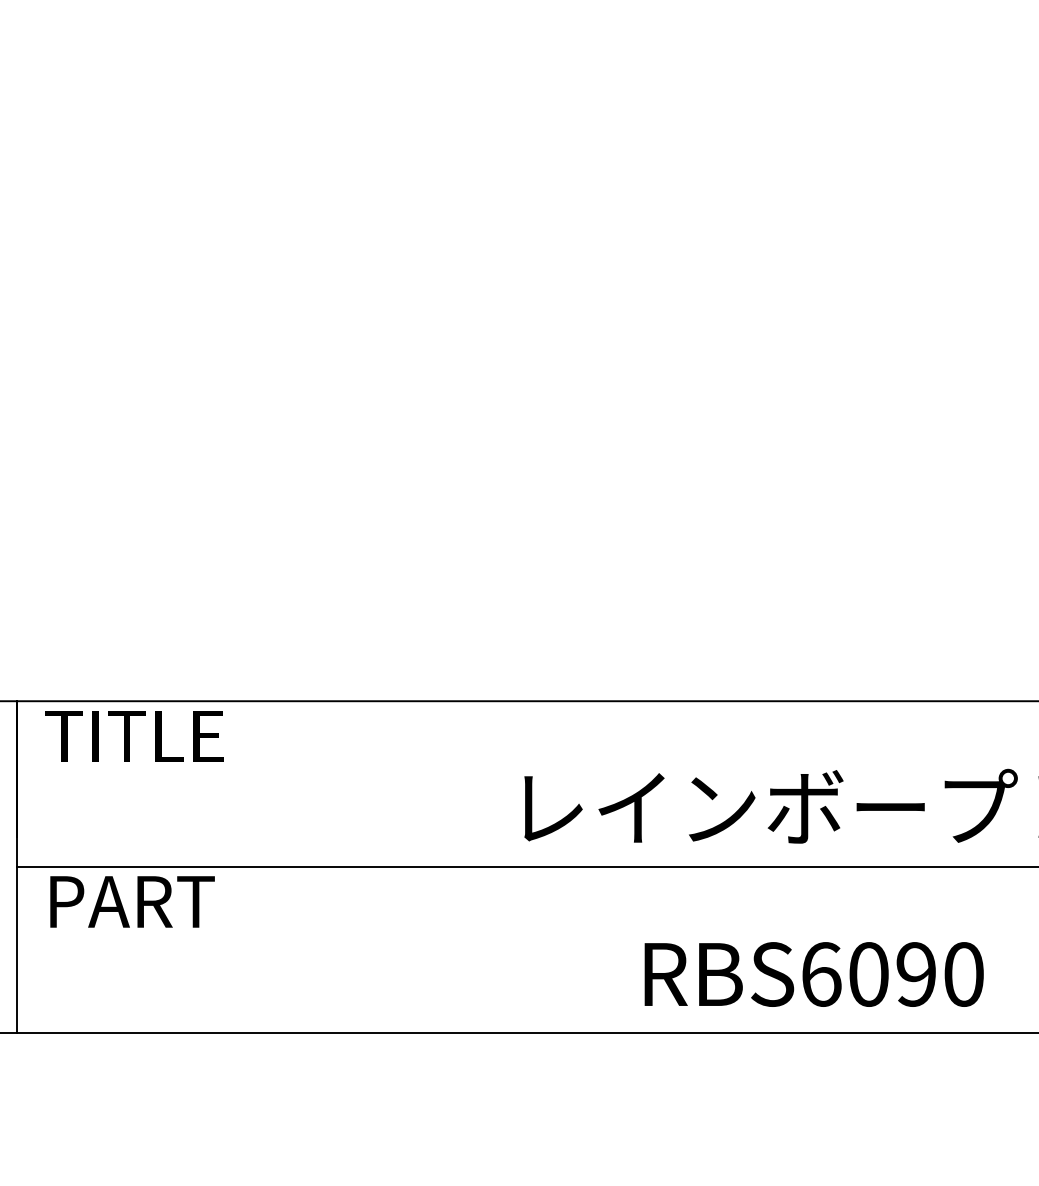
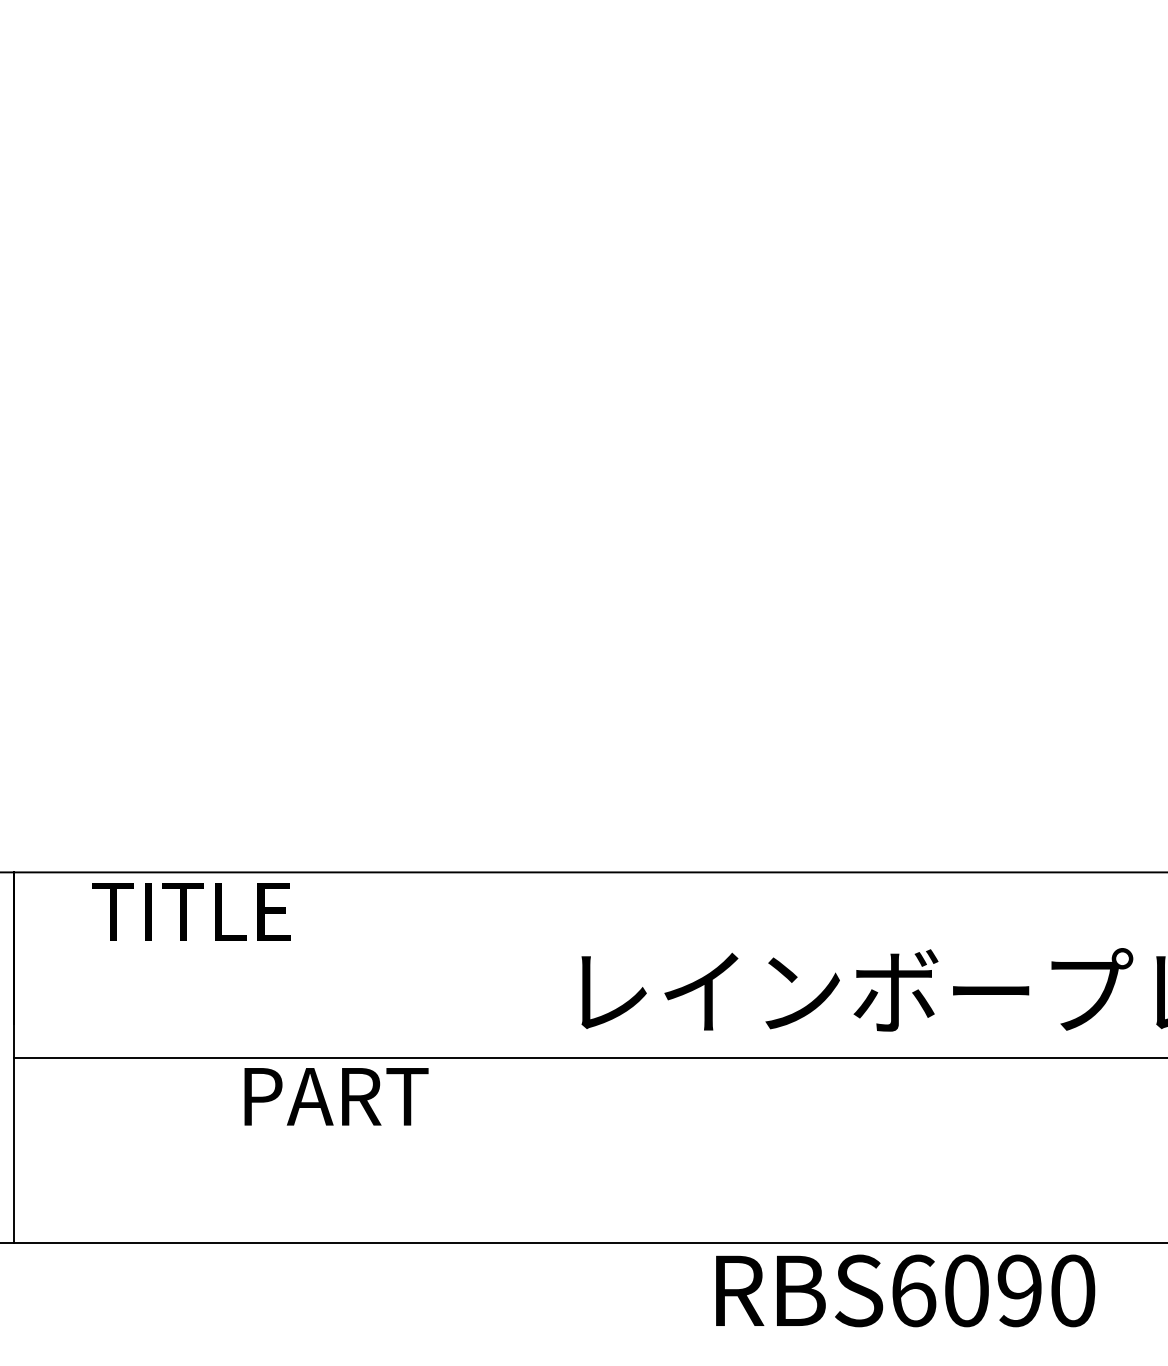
text: (134, 736) -> (191, 911), moved
text: (132, 901) -> (336, 1096), moved
text: (814, 974) -> (905, 1290), moved

